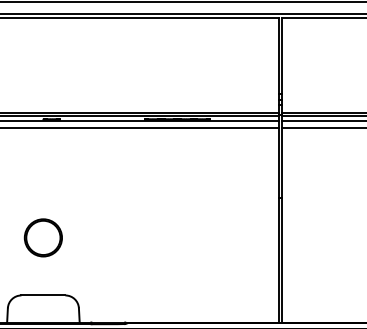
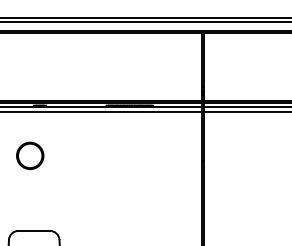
part: (43, 237) -> (30, 155), moved

